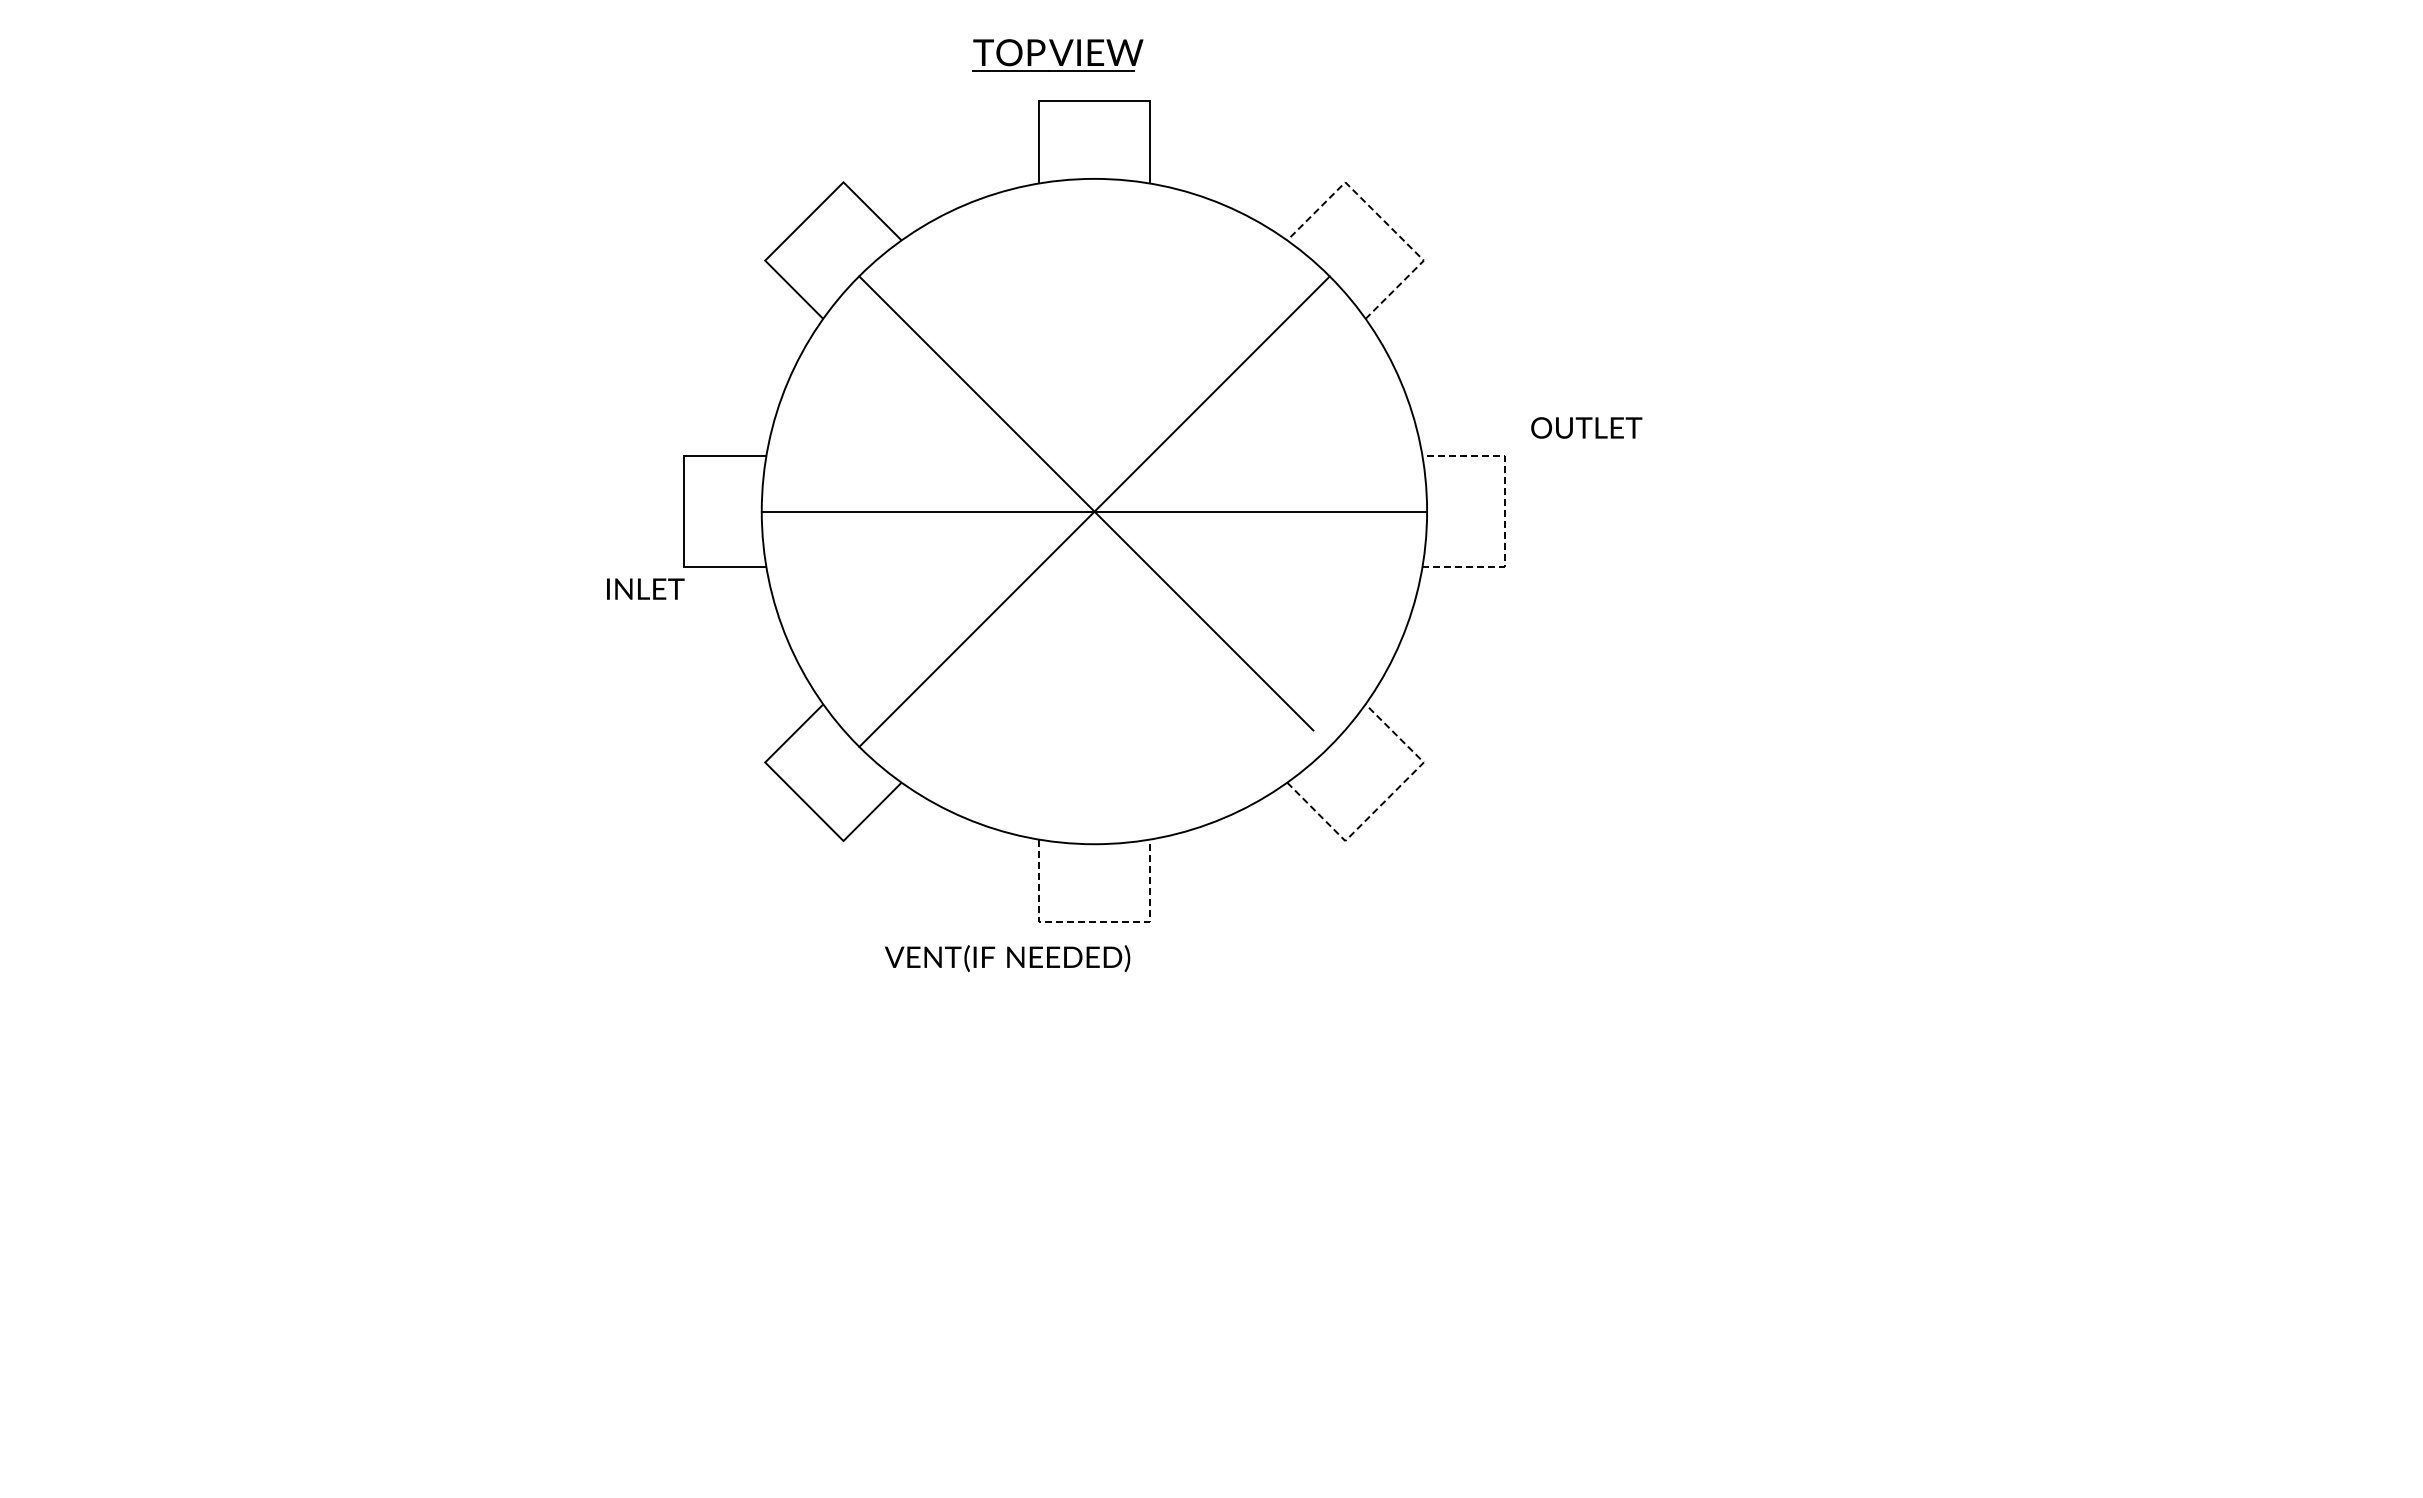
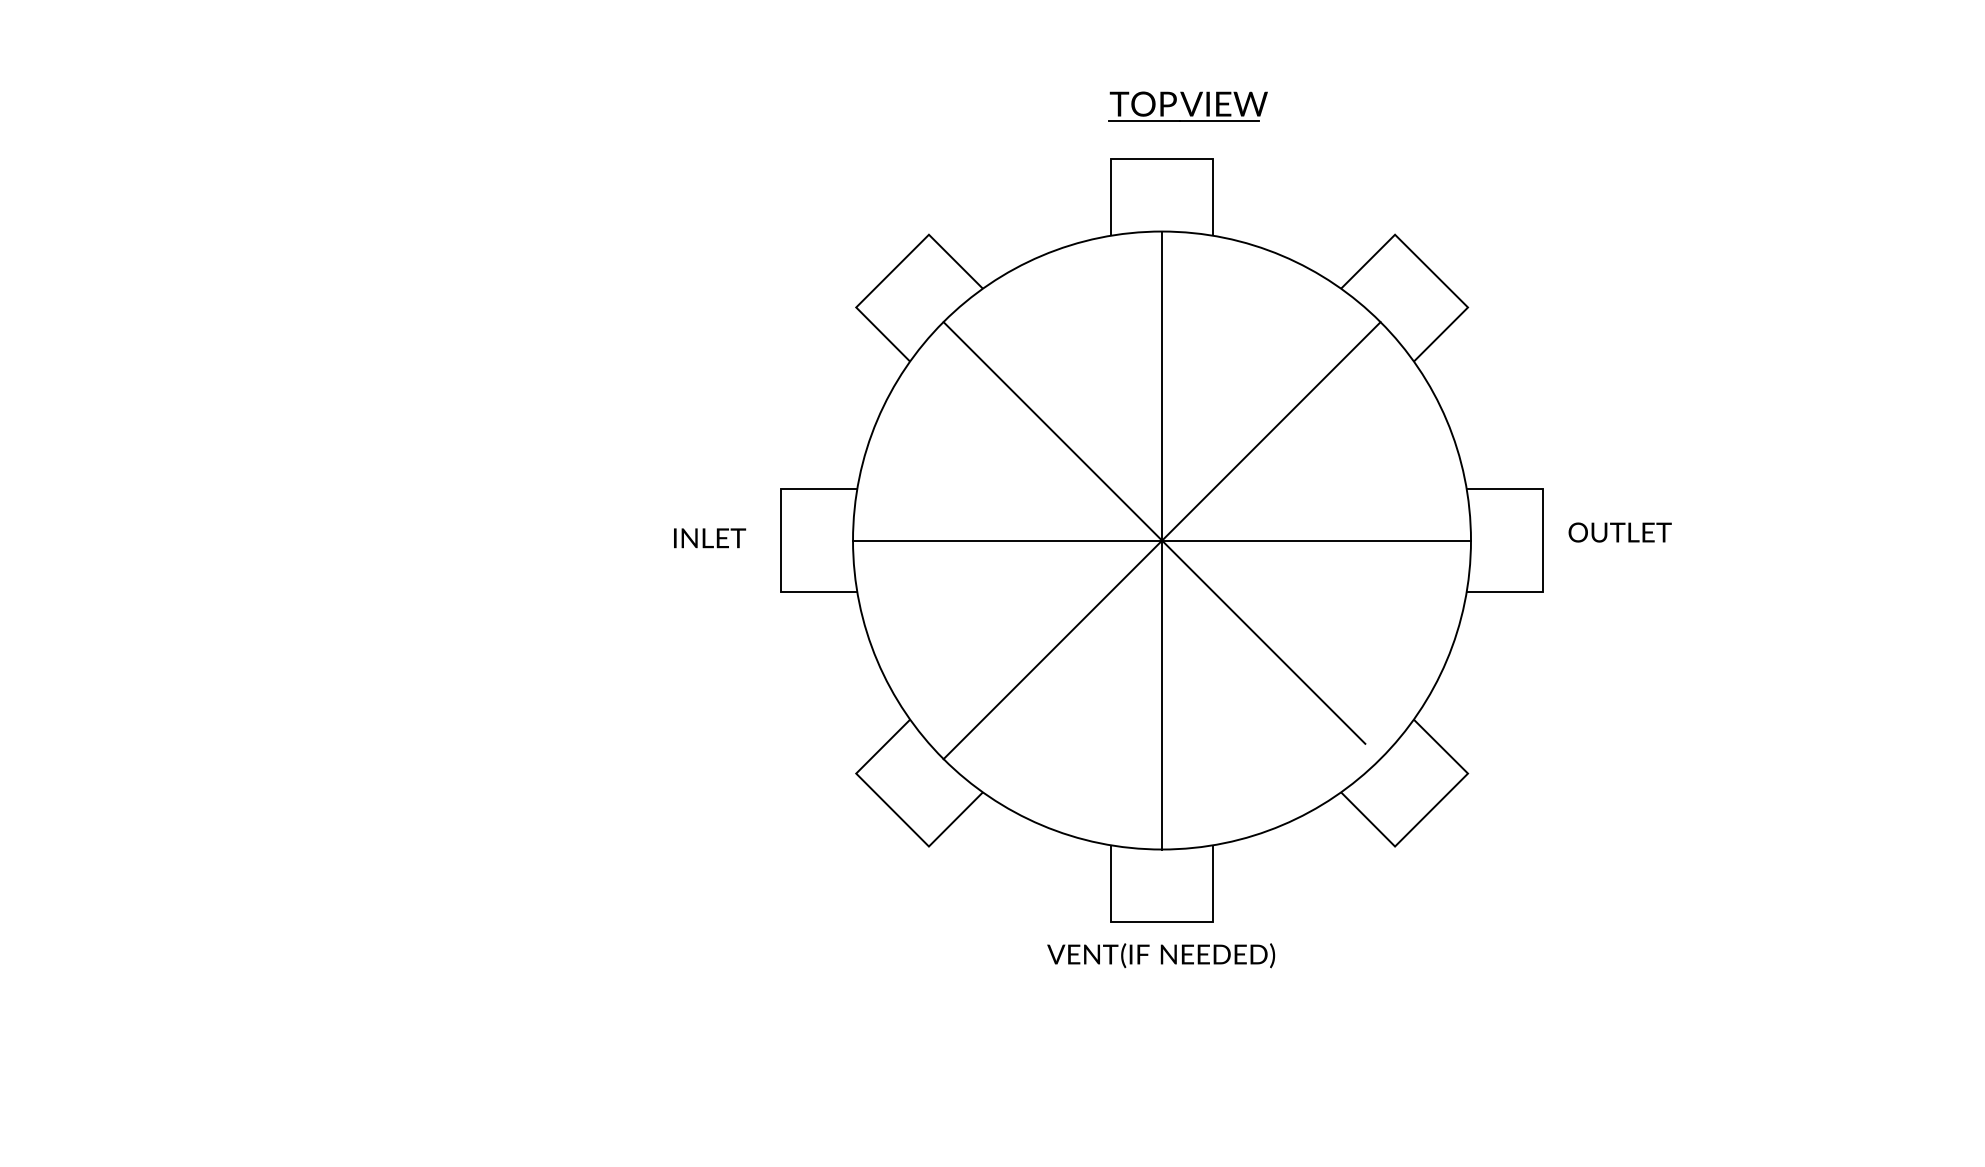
part: (1057, 55) -> (1188, 106), moved
line: (1384, 221) -> (1431, 271), dashed -> solid
text: (1586, 427) -> (1619, 532), moved
line: (1094, 511) -> (1162, 540), added
line: (1504, 511) -> (1542, 540), dashed -> solid
text: (645, 588) -> (709, 537), moved
line: (1384, 801) -> (1431, 809), dashed -> solid
line: (1094, 922) -> (1162, 922), dashed -> solid
text: (1007, 958) -> (1161, 955), moved

